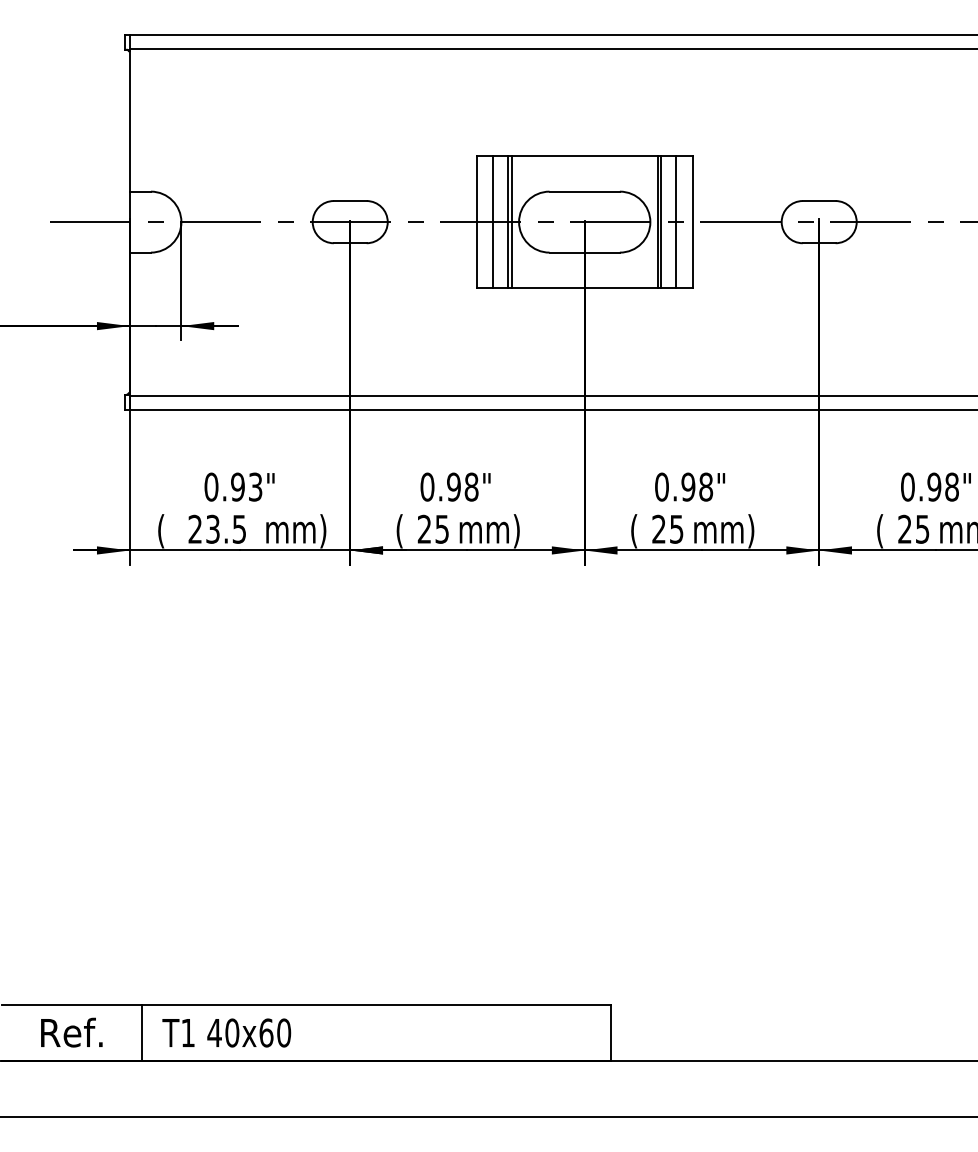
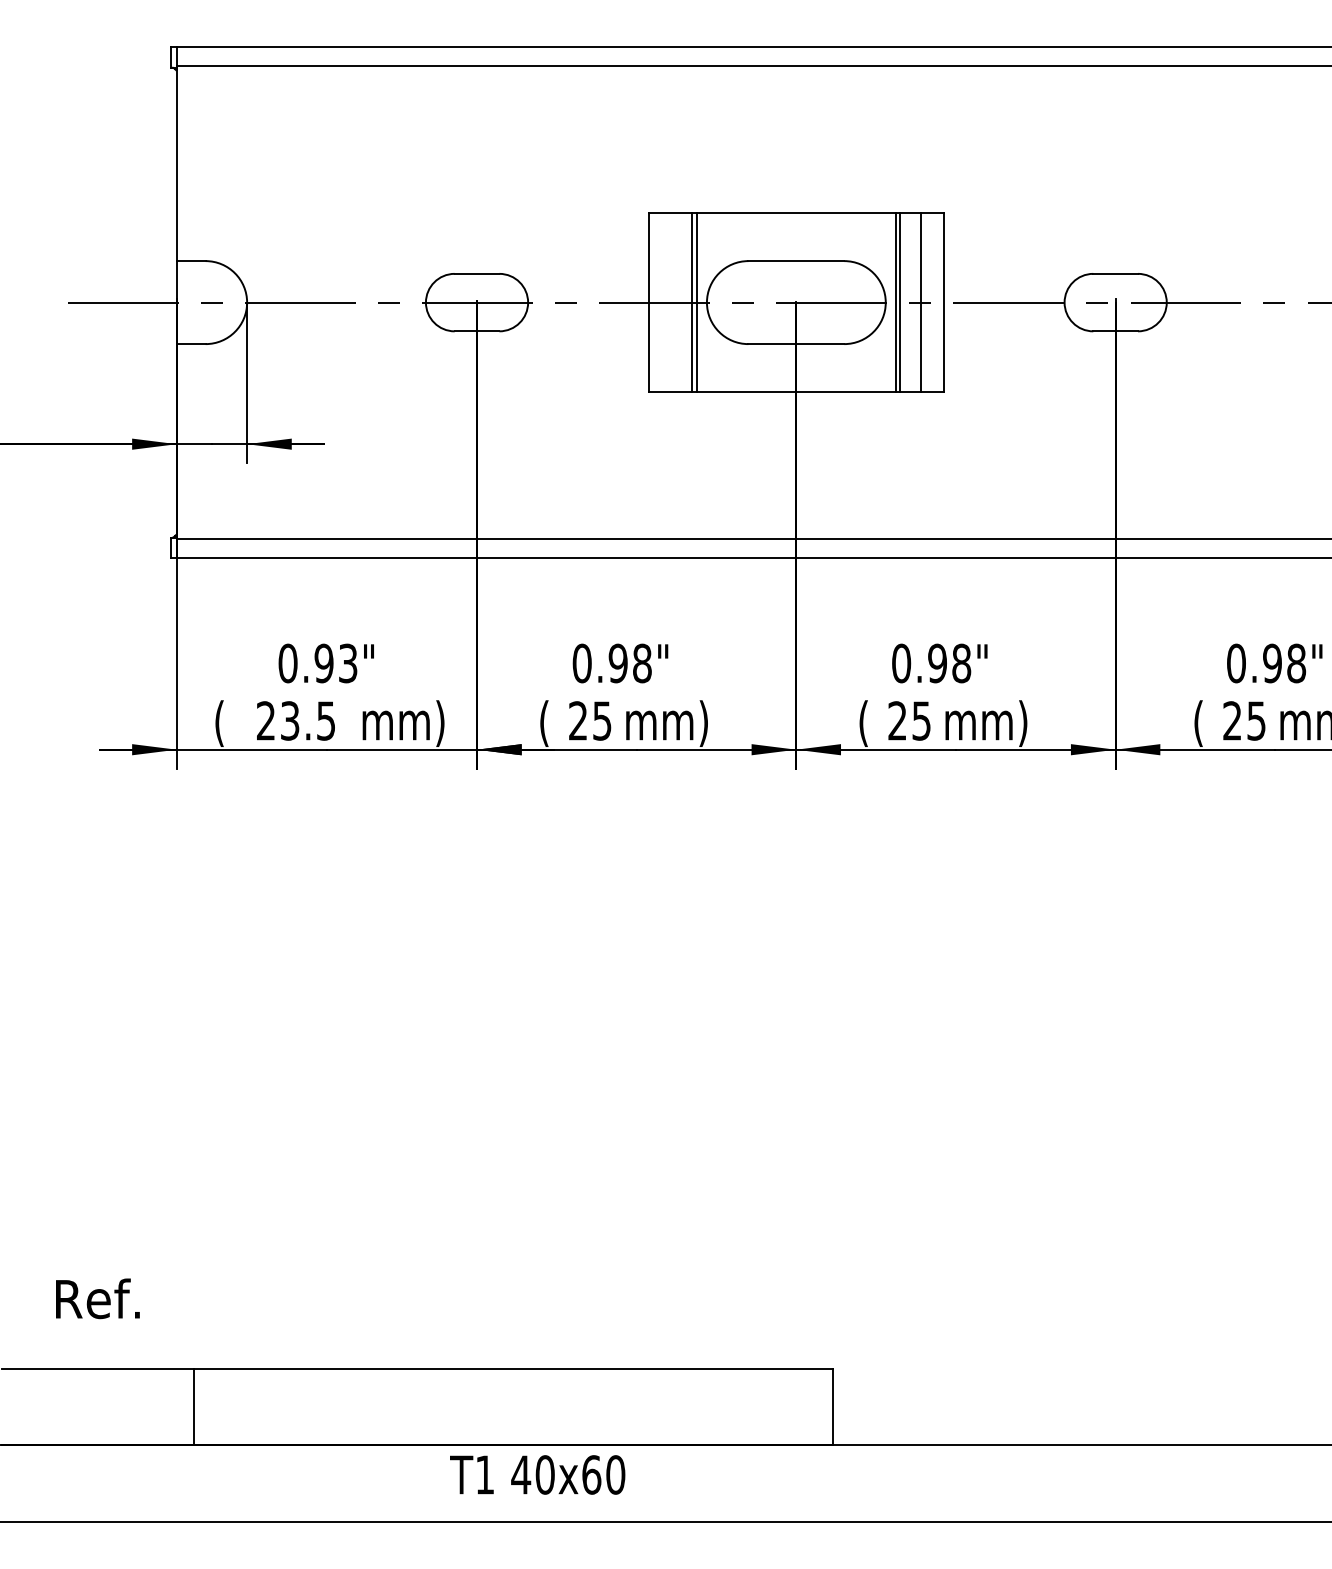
line: (493, 221) -> (672, 301), removed
text: (71, 1032) -> (97, 1298), moved
text: (226, 1032) -> (537, 1474), moved

